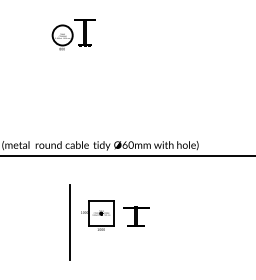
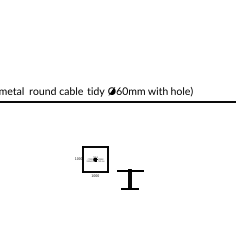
part: (136, 216) -> (130, 179), moved
line: (69, 222) -> (63, 168), removed

